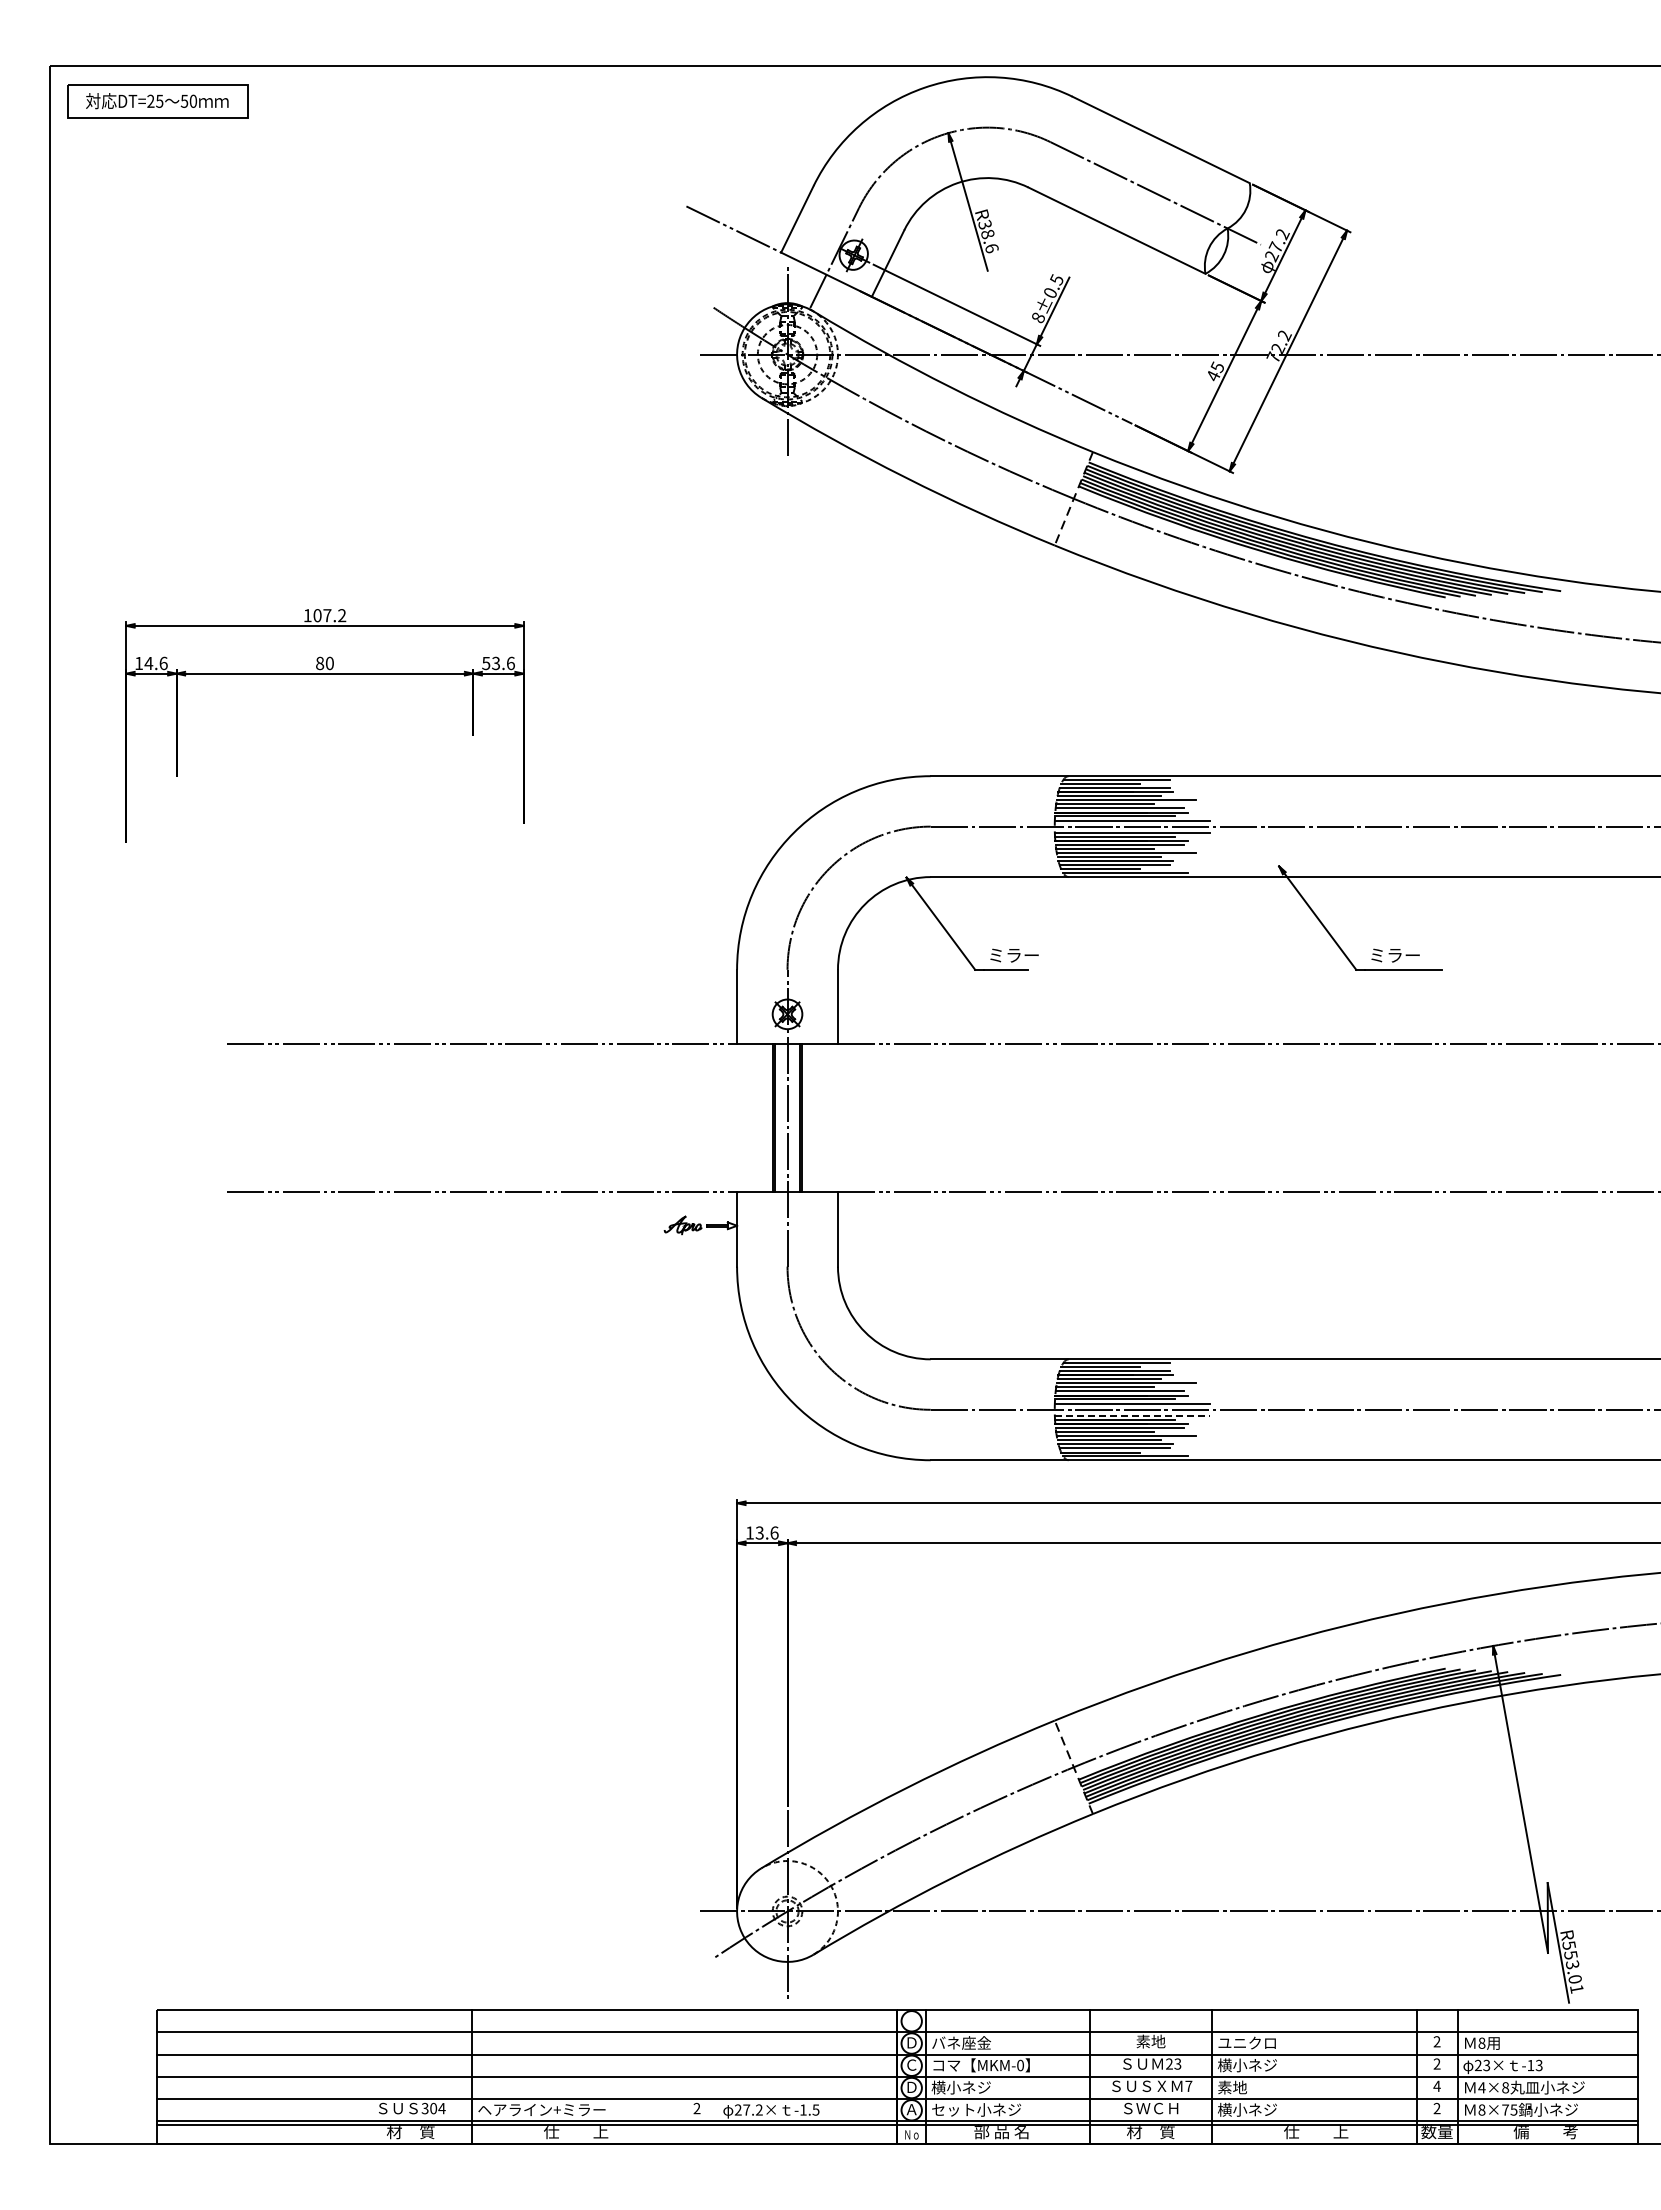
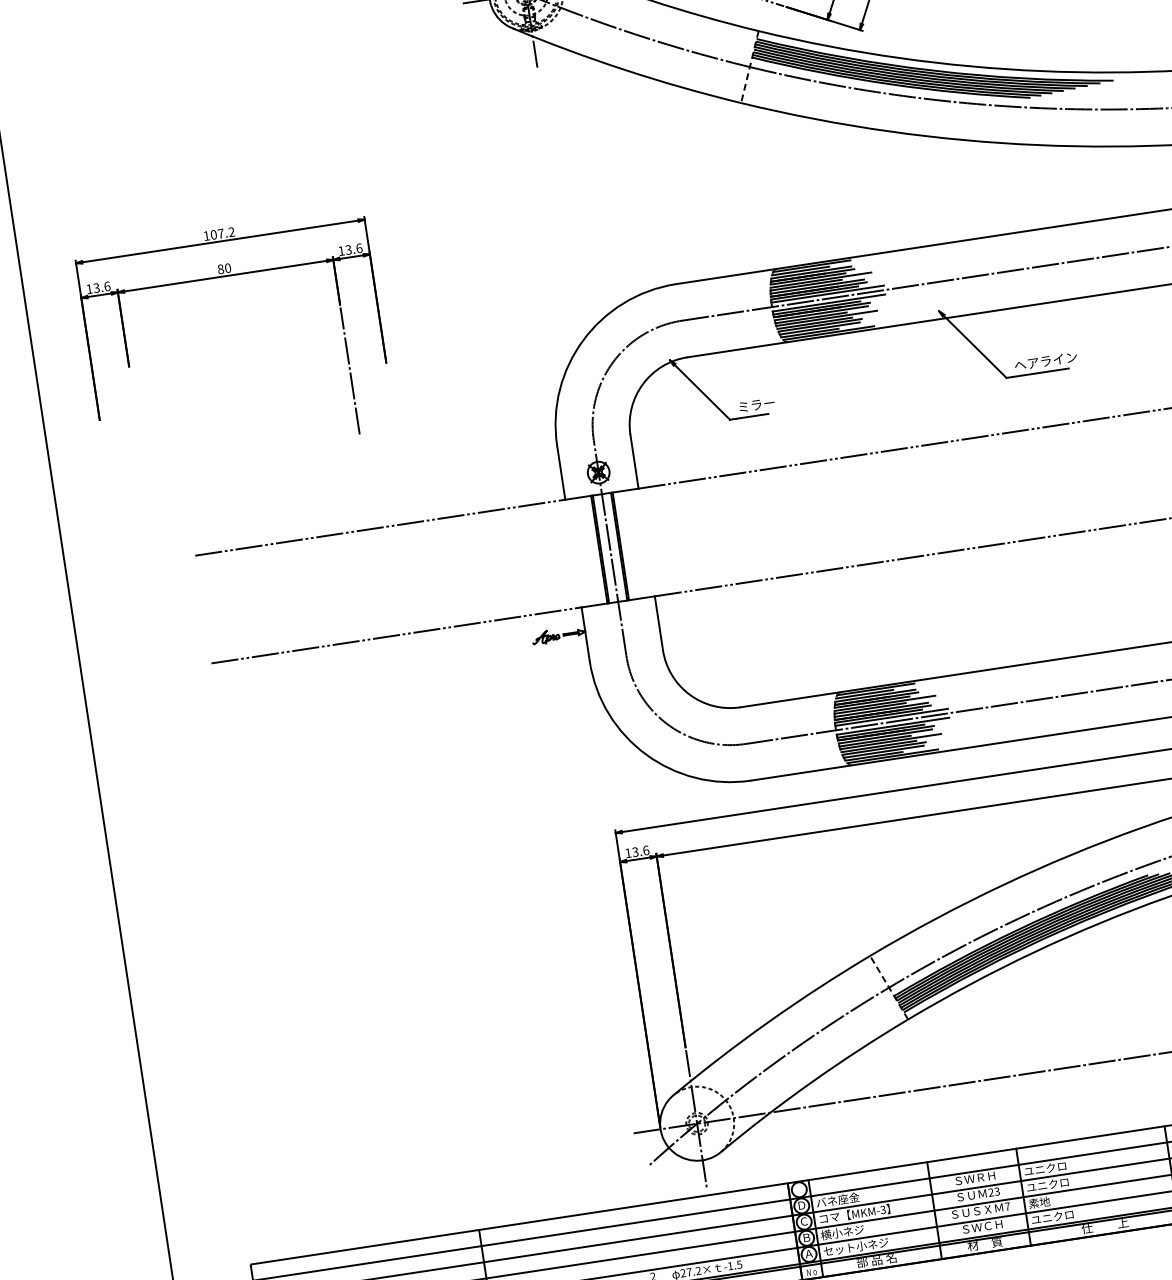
text: (148, 663) -> (96, 288), 14.6 -> 13.6
text: (486, 663) -> (341, 251), 53.6 -> 13.6
line: (473, 826) -> (350, 370), added
text: (1412, 955) -> (1045, 361), ミラー -> ヘアライン
line: (1132, 1415) -> (893, 725), dashed -> solid
text: (1151, 2041) -> (975, 1178), 素地 -> ＳＷＲＨ
text: (1020, 2065) -> (883, 1209), MKM-0 -> MKM-3
text: (1246, 2065) -> (1047, 1185), 横小ネジ -> ユニクロ
text: (911, 2086) -> (806, 1237), Ｄ -> Ｂ
text: (1247, 2109) -> (1052, 1216), 横小ネジ -> ユニクロ

